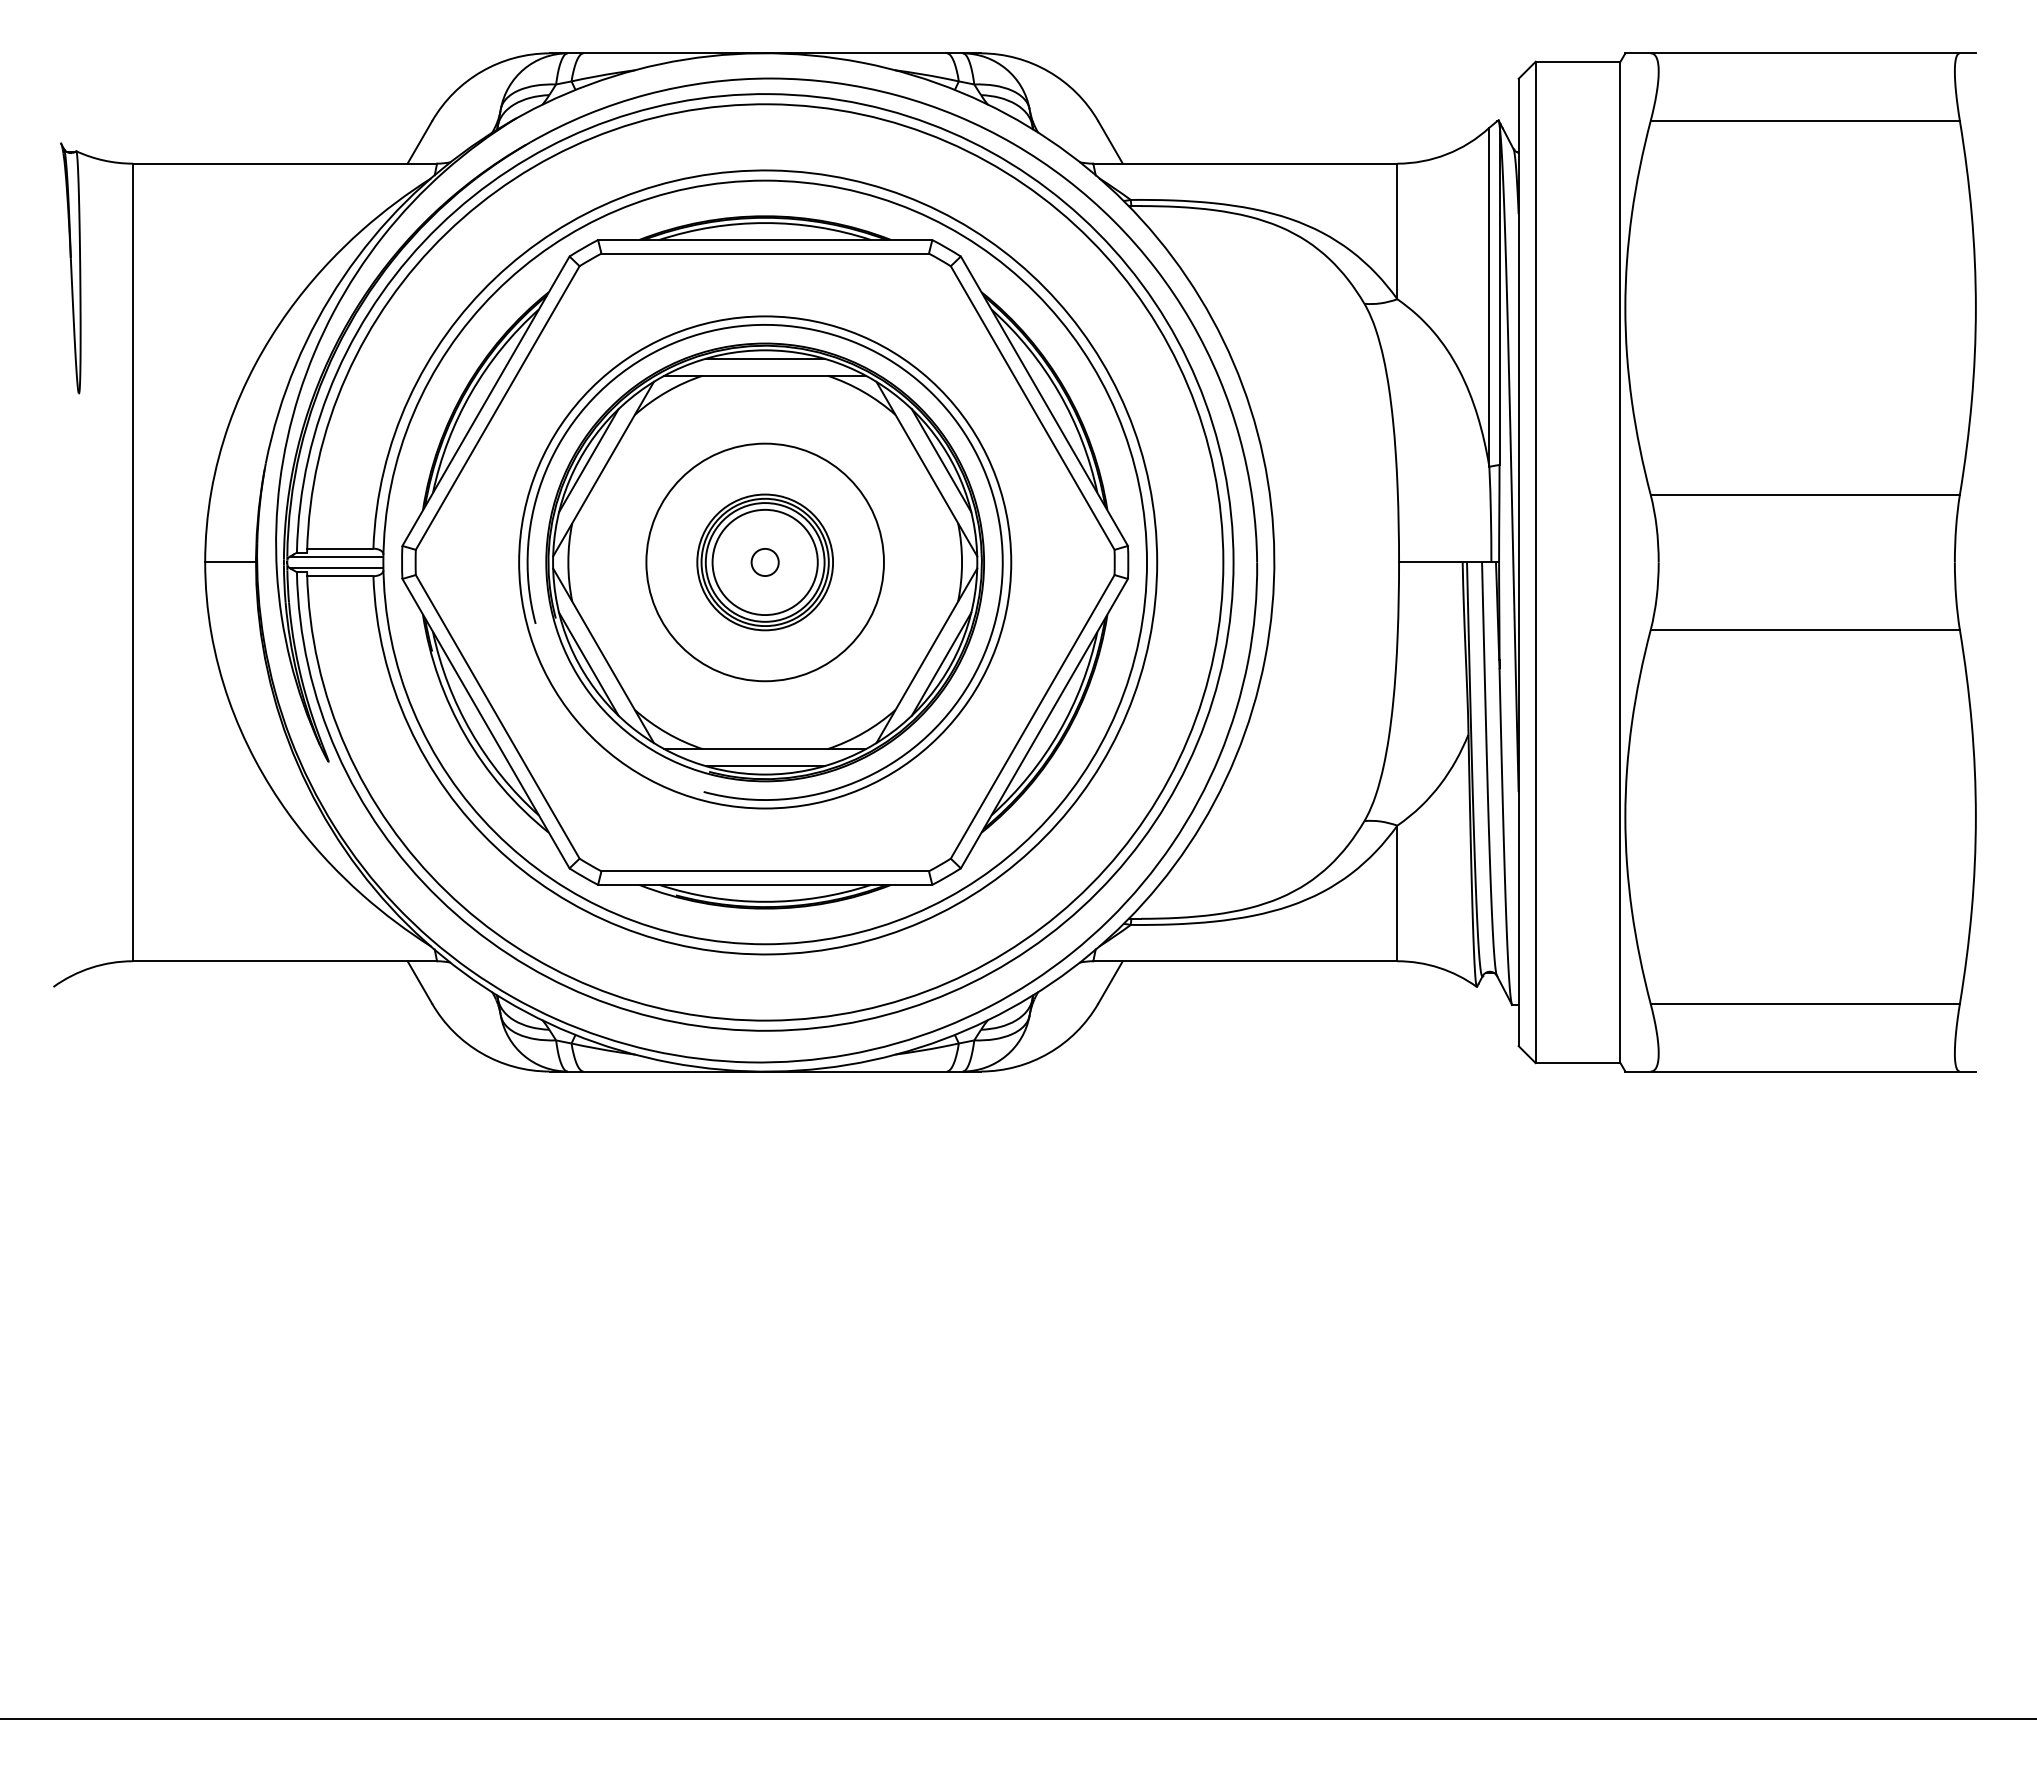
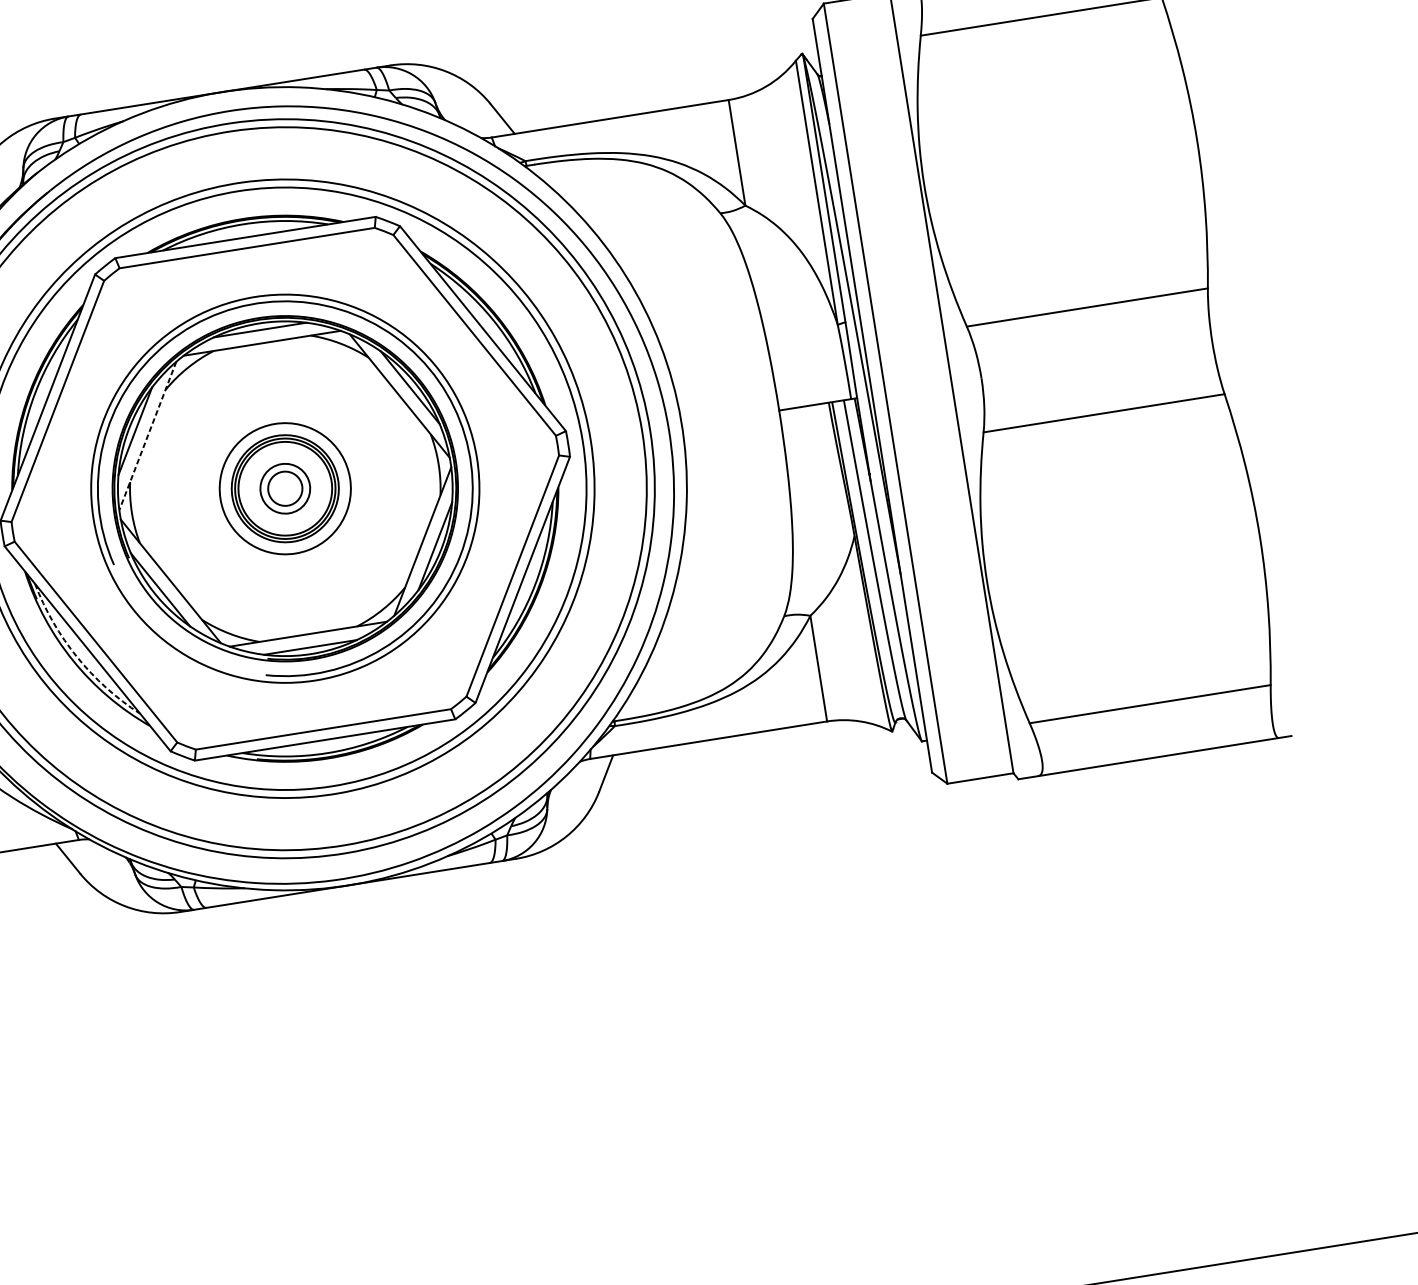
line: (603, 469) -> (147, 436), solid -> dashed
circle: (764, 562) -> (284, 488), size x0.6
circle: (764, 562) -> (284, 488), size x0.7
circle: (764, 562) -> (284, 488), size x1.6
arc: (471, 732) -> (77, 657), solid -> dashed

